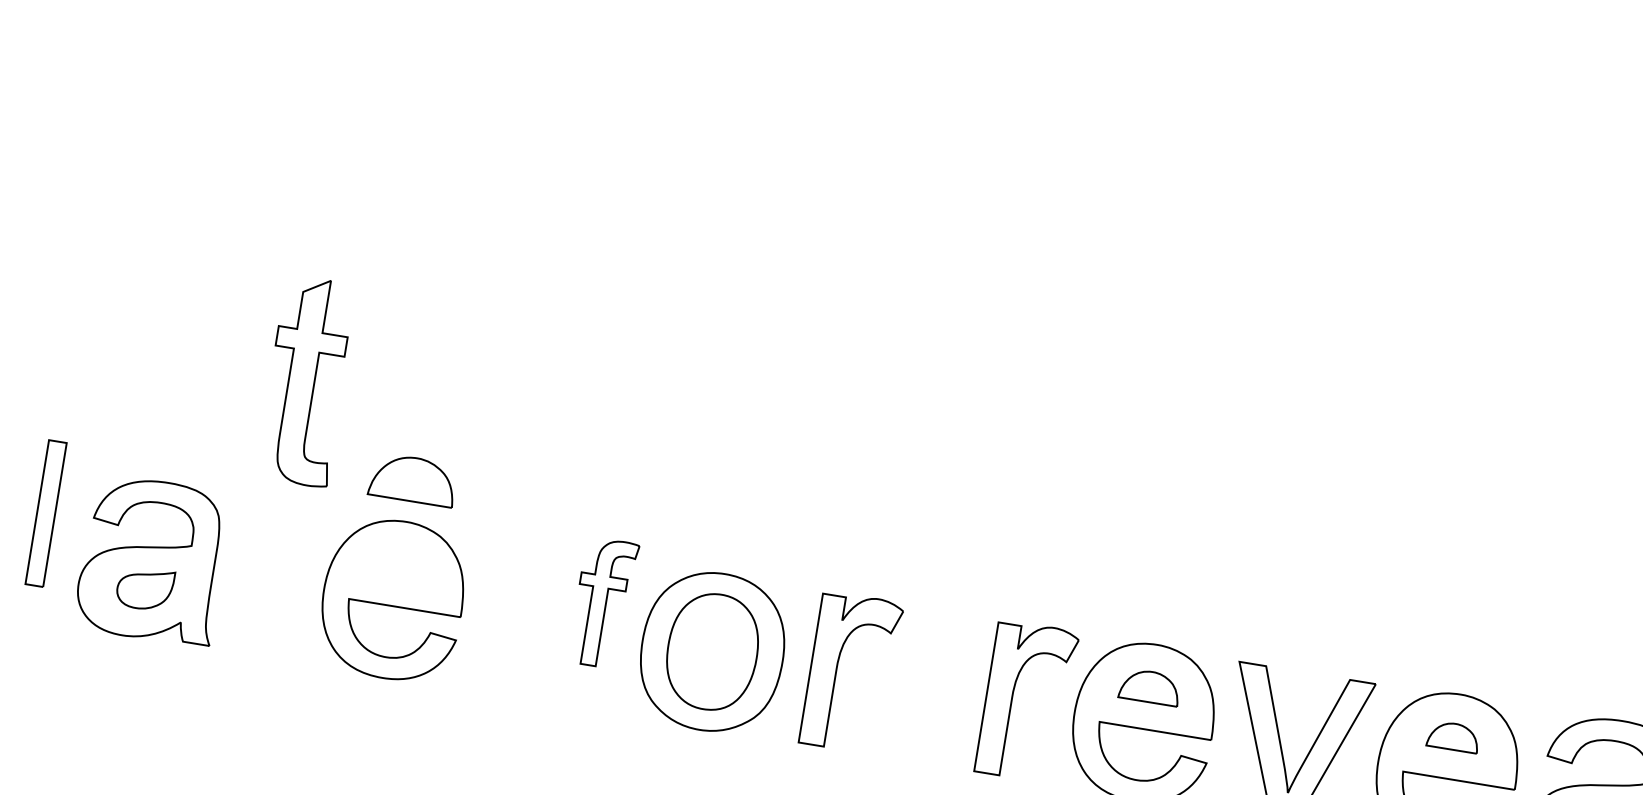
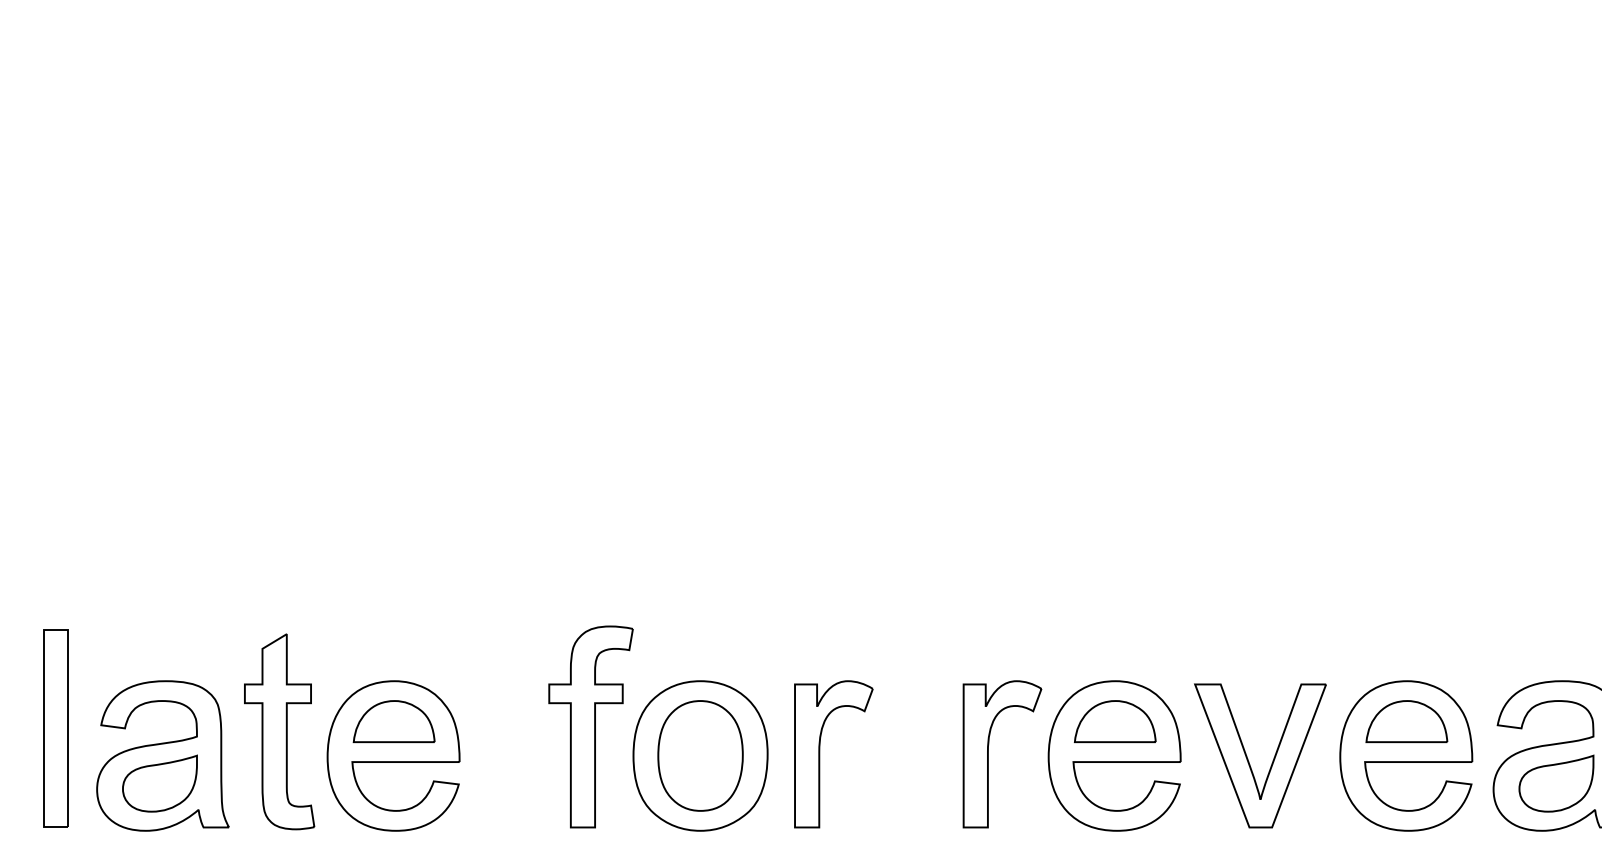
part: (306, 380) -> (279, 731), moved
part: (412, 479) -> (393, 721), moved
part: (45, 513) -> (55, 728), size x1.43
part: (144, 588) -> (159, 783), size x1.43
part: (602, 602) -> (590, 726), size x1.67
part: (1150, 686) -> (1115, 721), size x1.43
part: (1453, 736) -> (1406, 721), size x1.67

